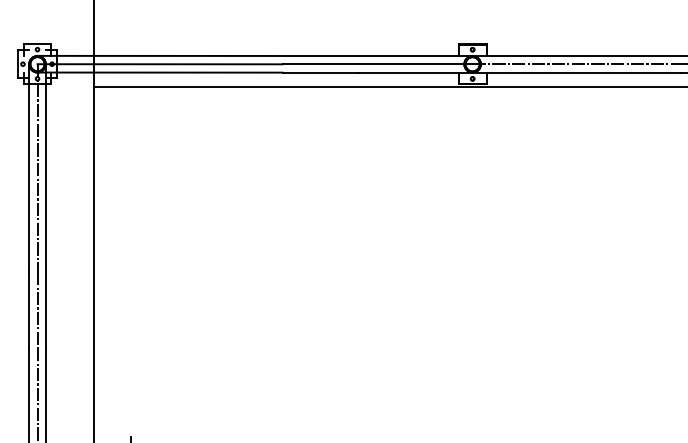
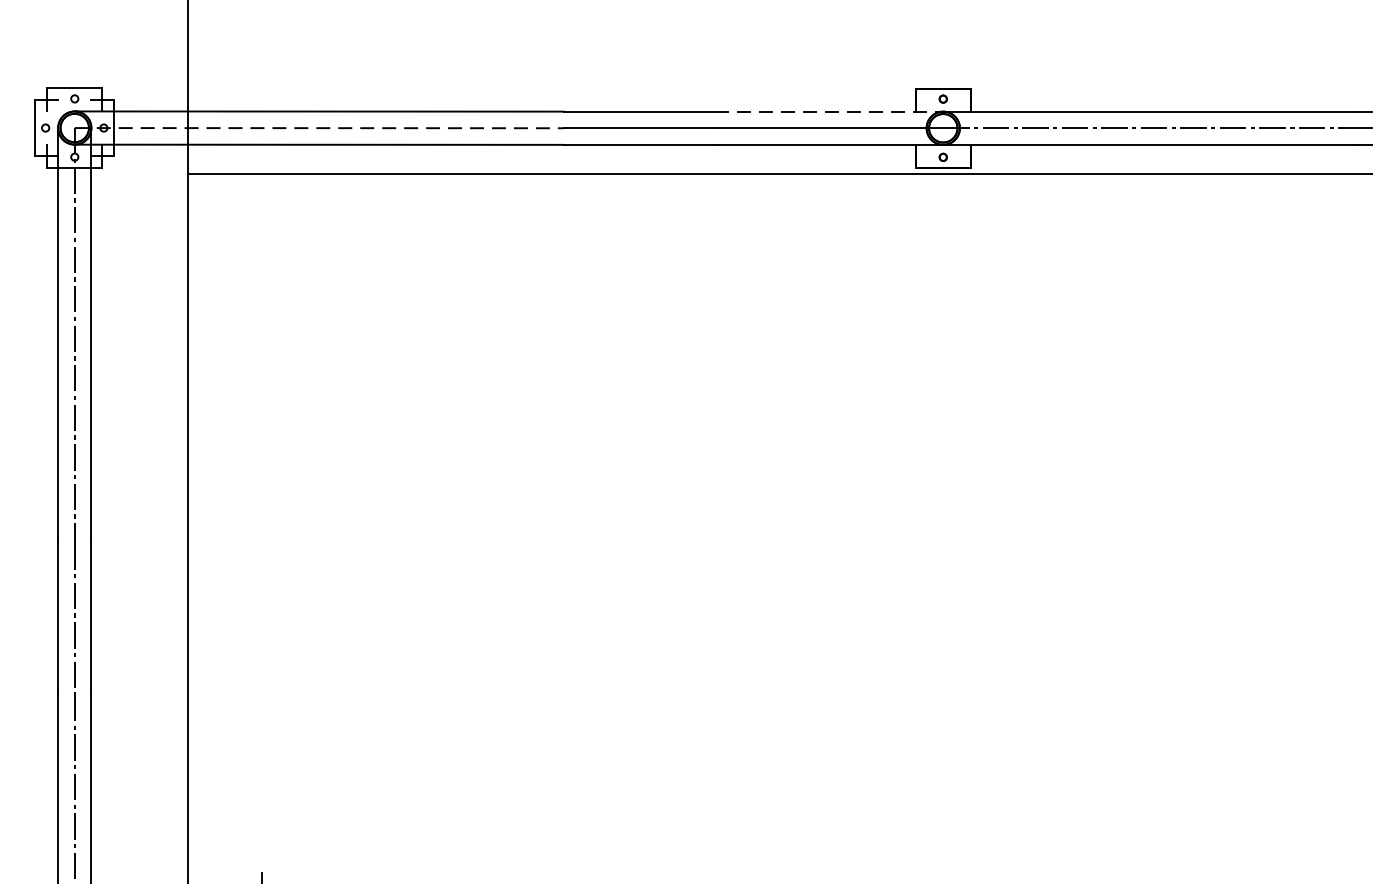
line: (416, 55) -> (831, 110), solid -> dashed
line: (160, 64) -> (320, 128), solid -> dashed

